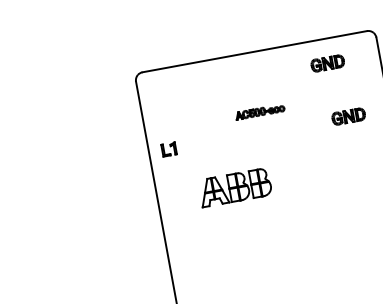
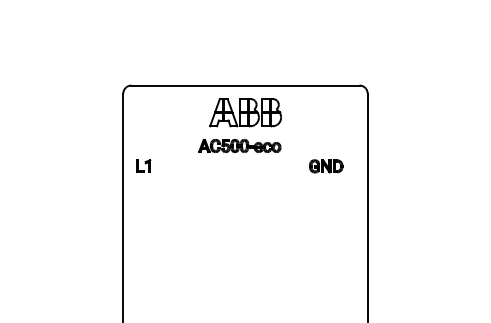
part: (328, 63) -> (315, 110), removed
part: (259, 111) -> (239, 145), size x1.67
part: (234, 187) -> (245, 112), moved

